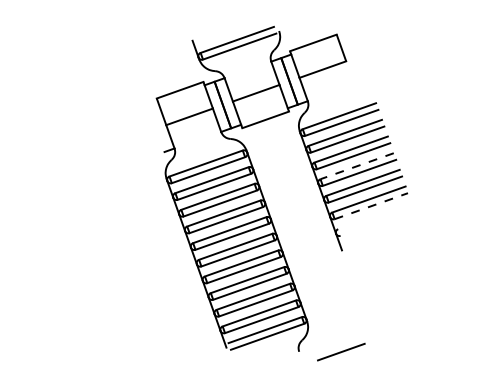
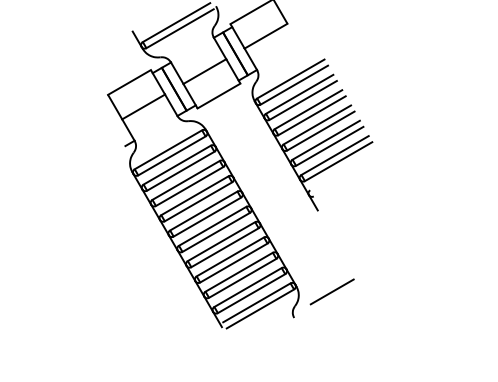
line: (357, 166) -> (317, 125), dashed -> solid
line: (371, 206) -> (338, 161), dashed -> solid
line: (341, 352) -> (332, 292), moved

